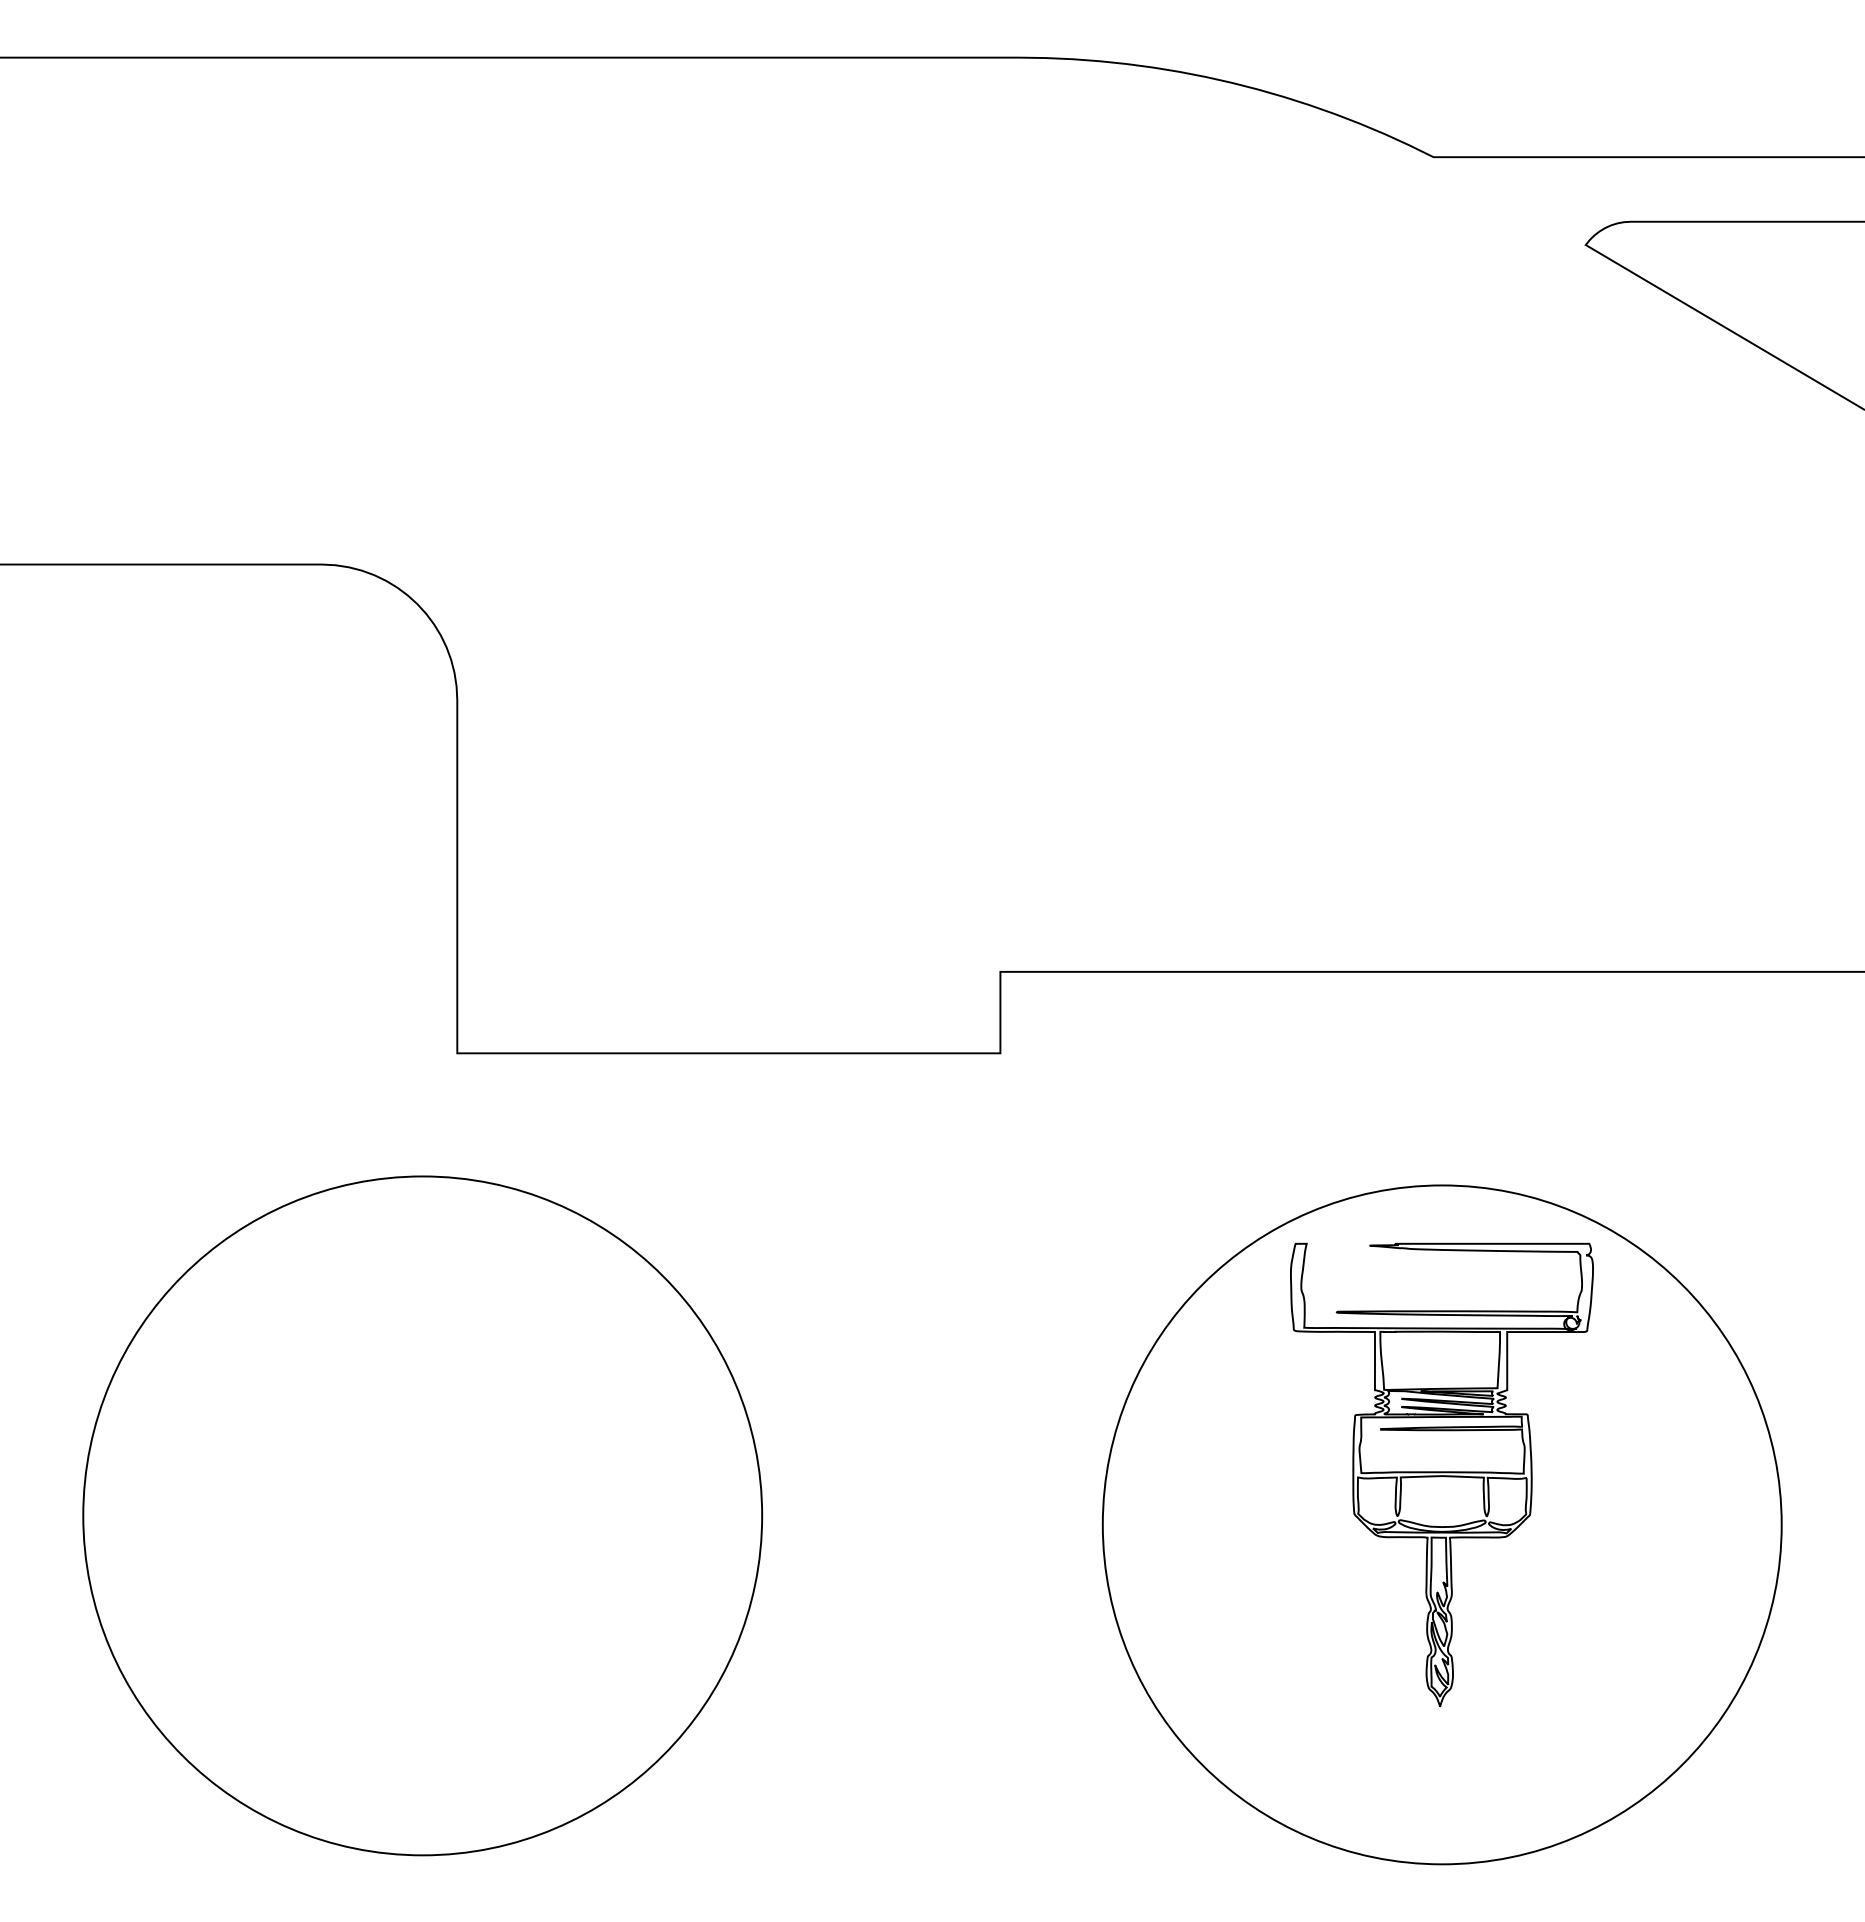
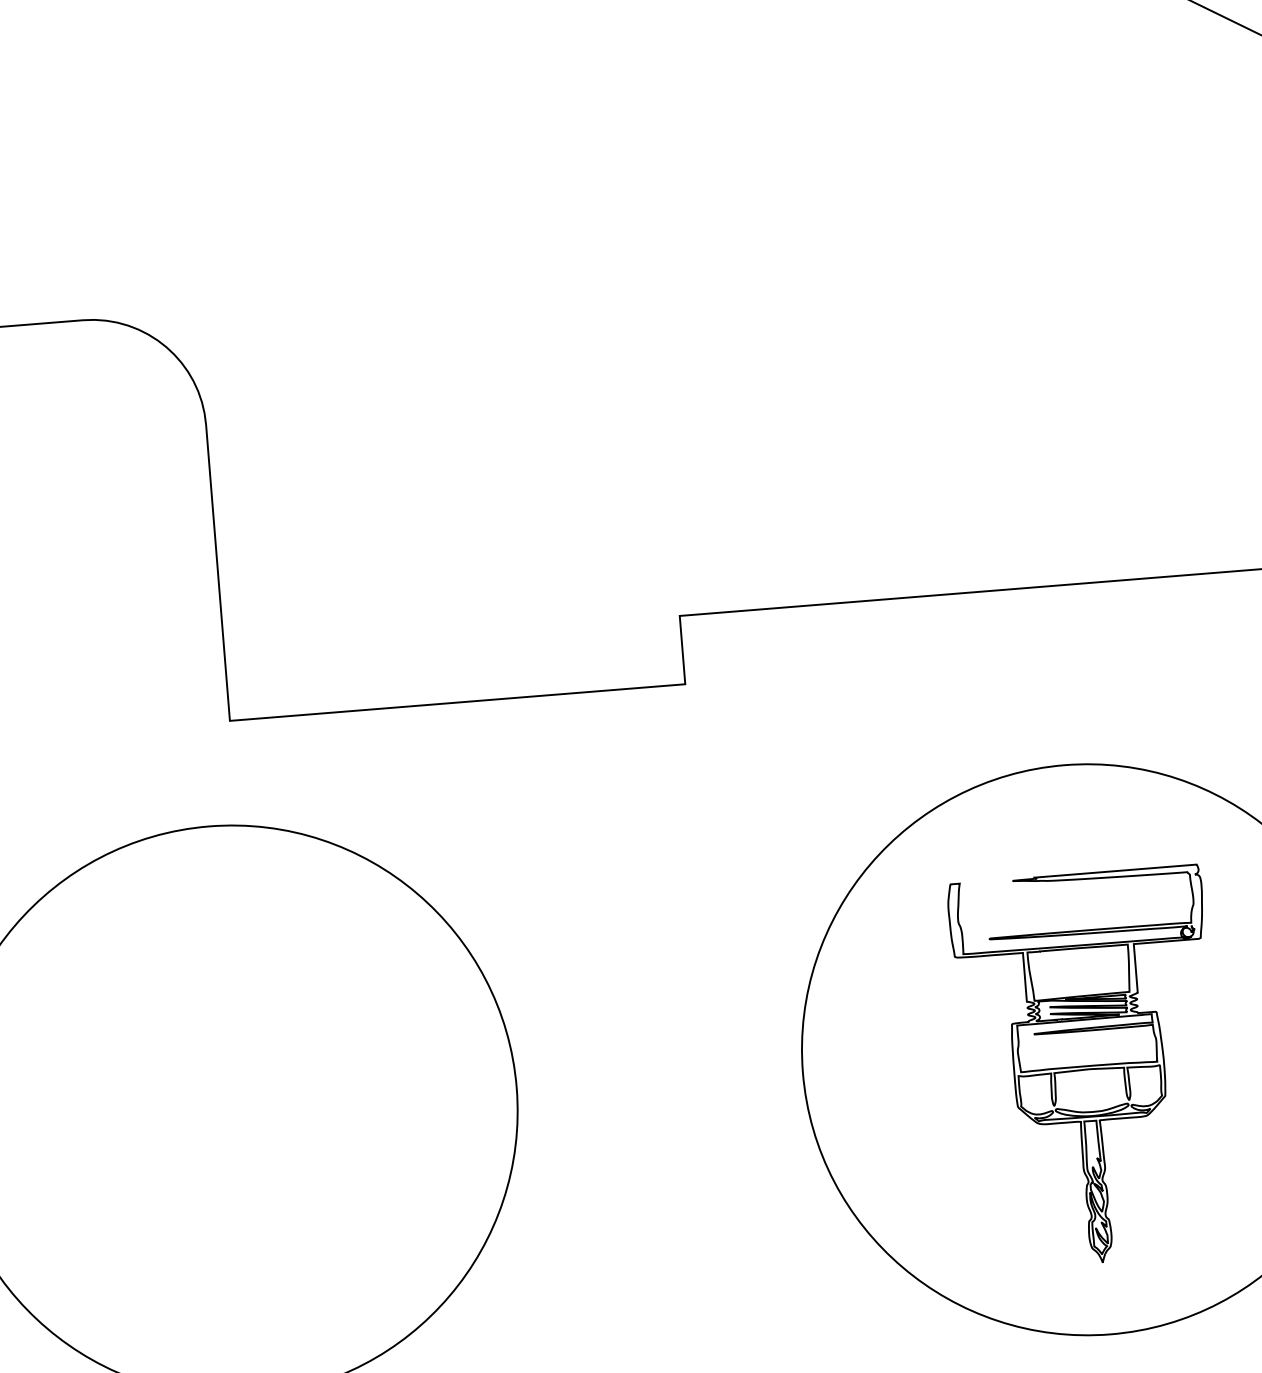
part: (1441, 1474) -> (1088, 1067), moved

